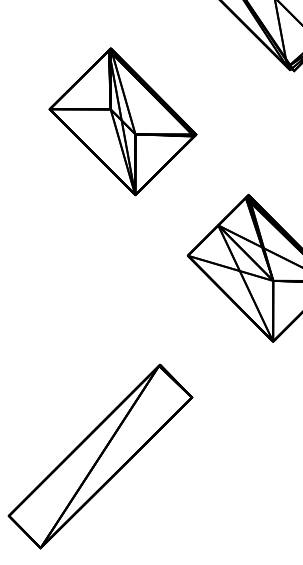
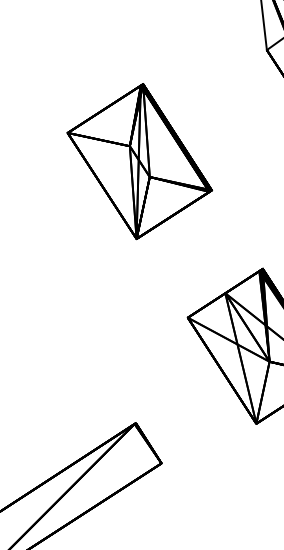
part: (122, 121) -> (139, 161), moved

